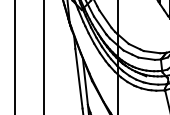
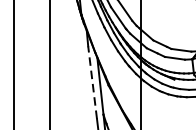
line: (78, 78) -> (92, 82), solid -> dashed

